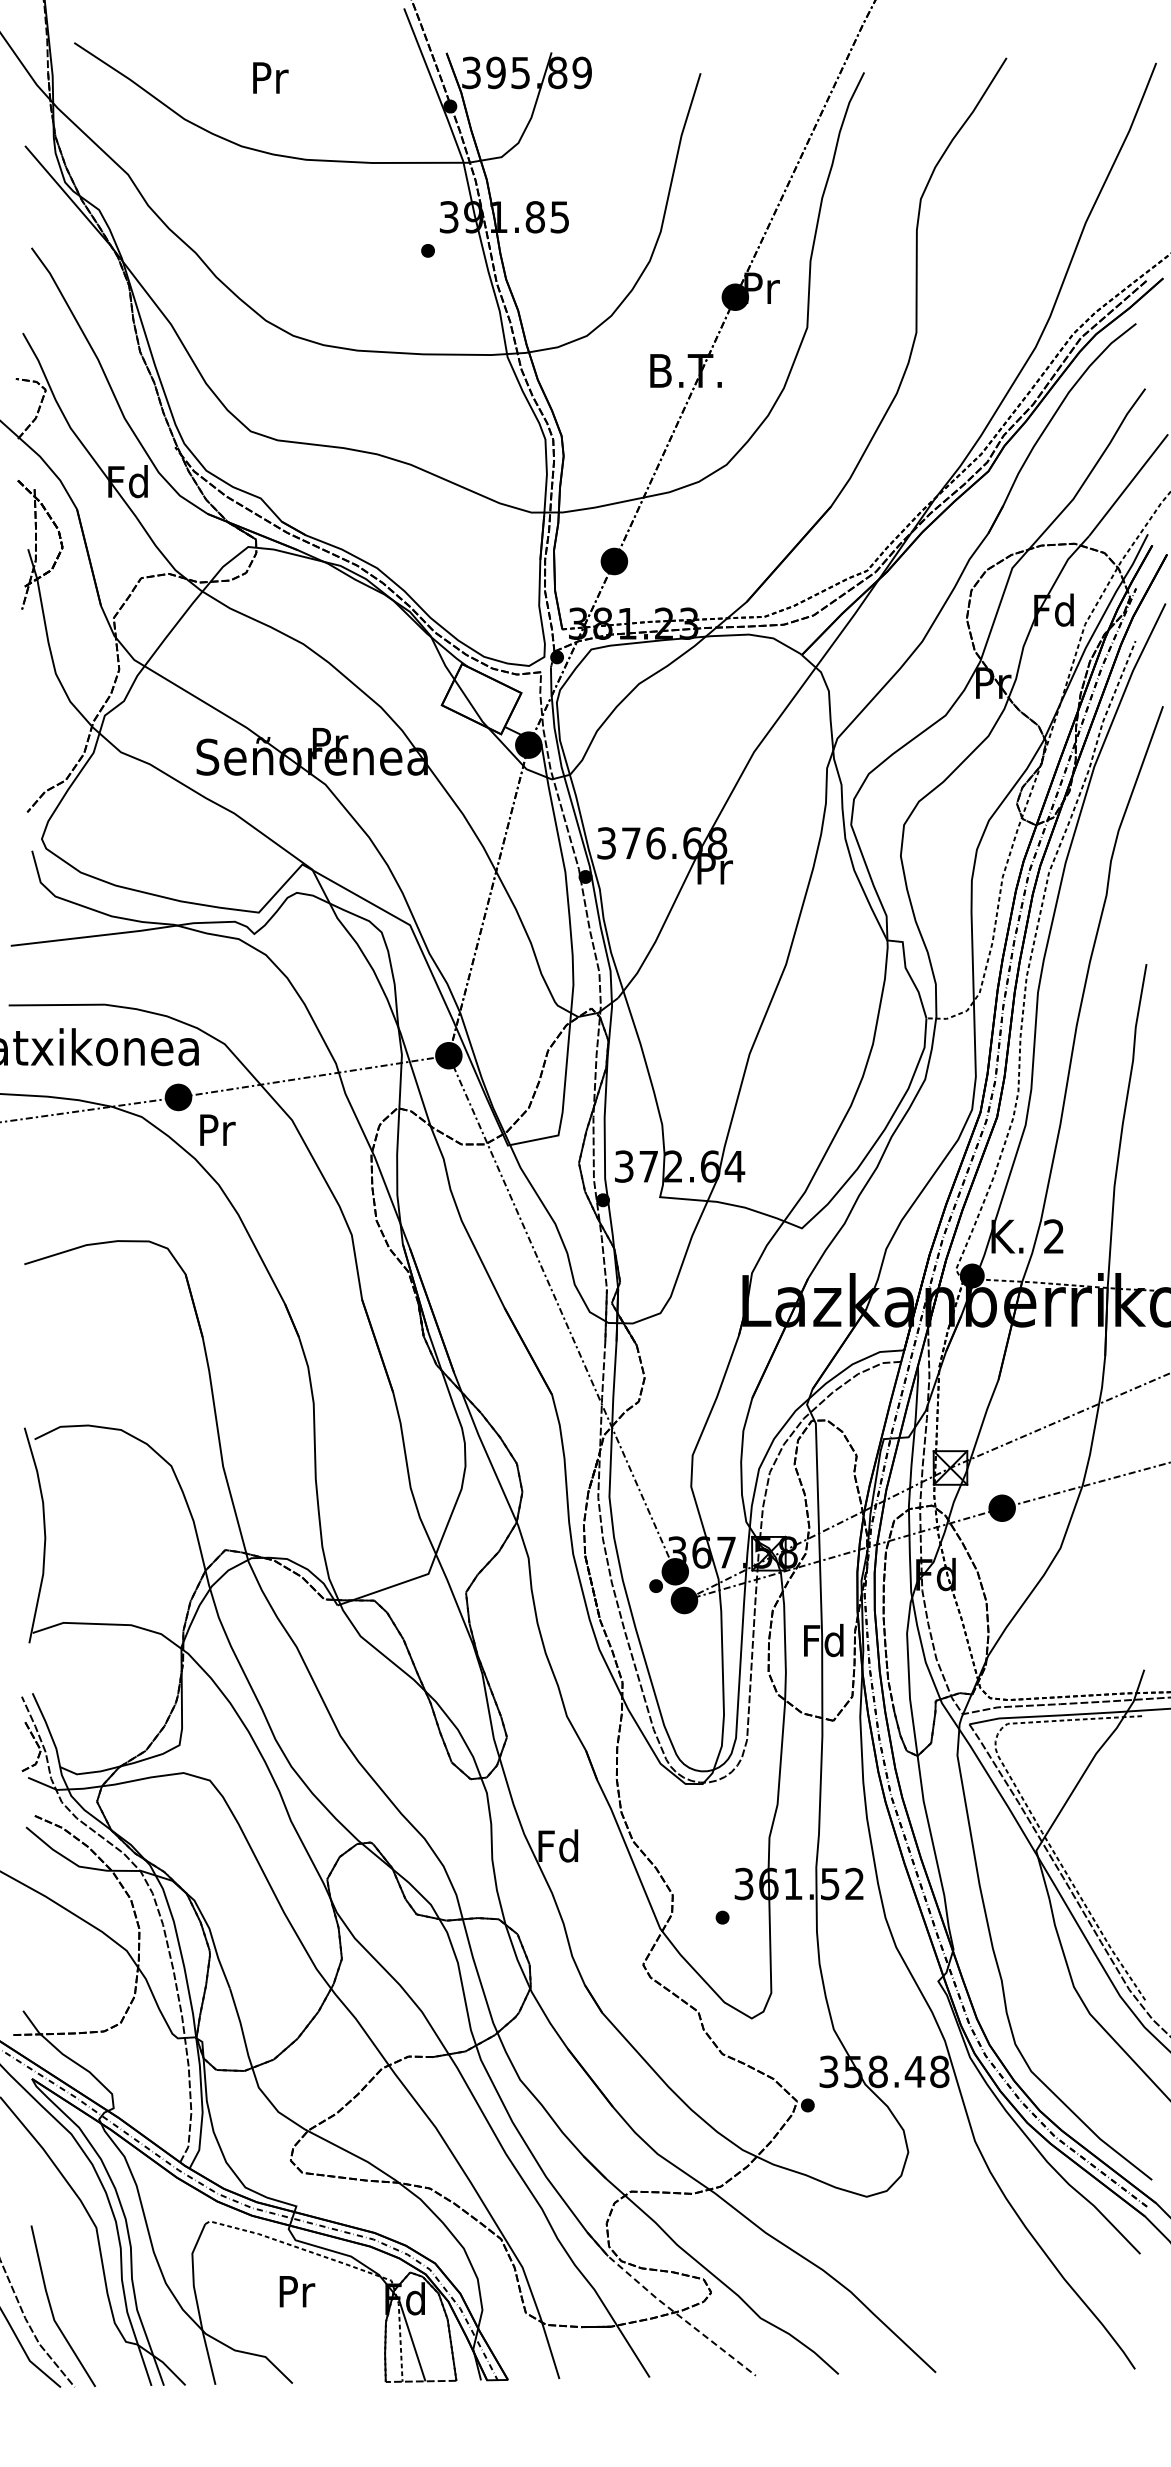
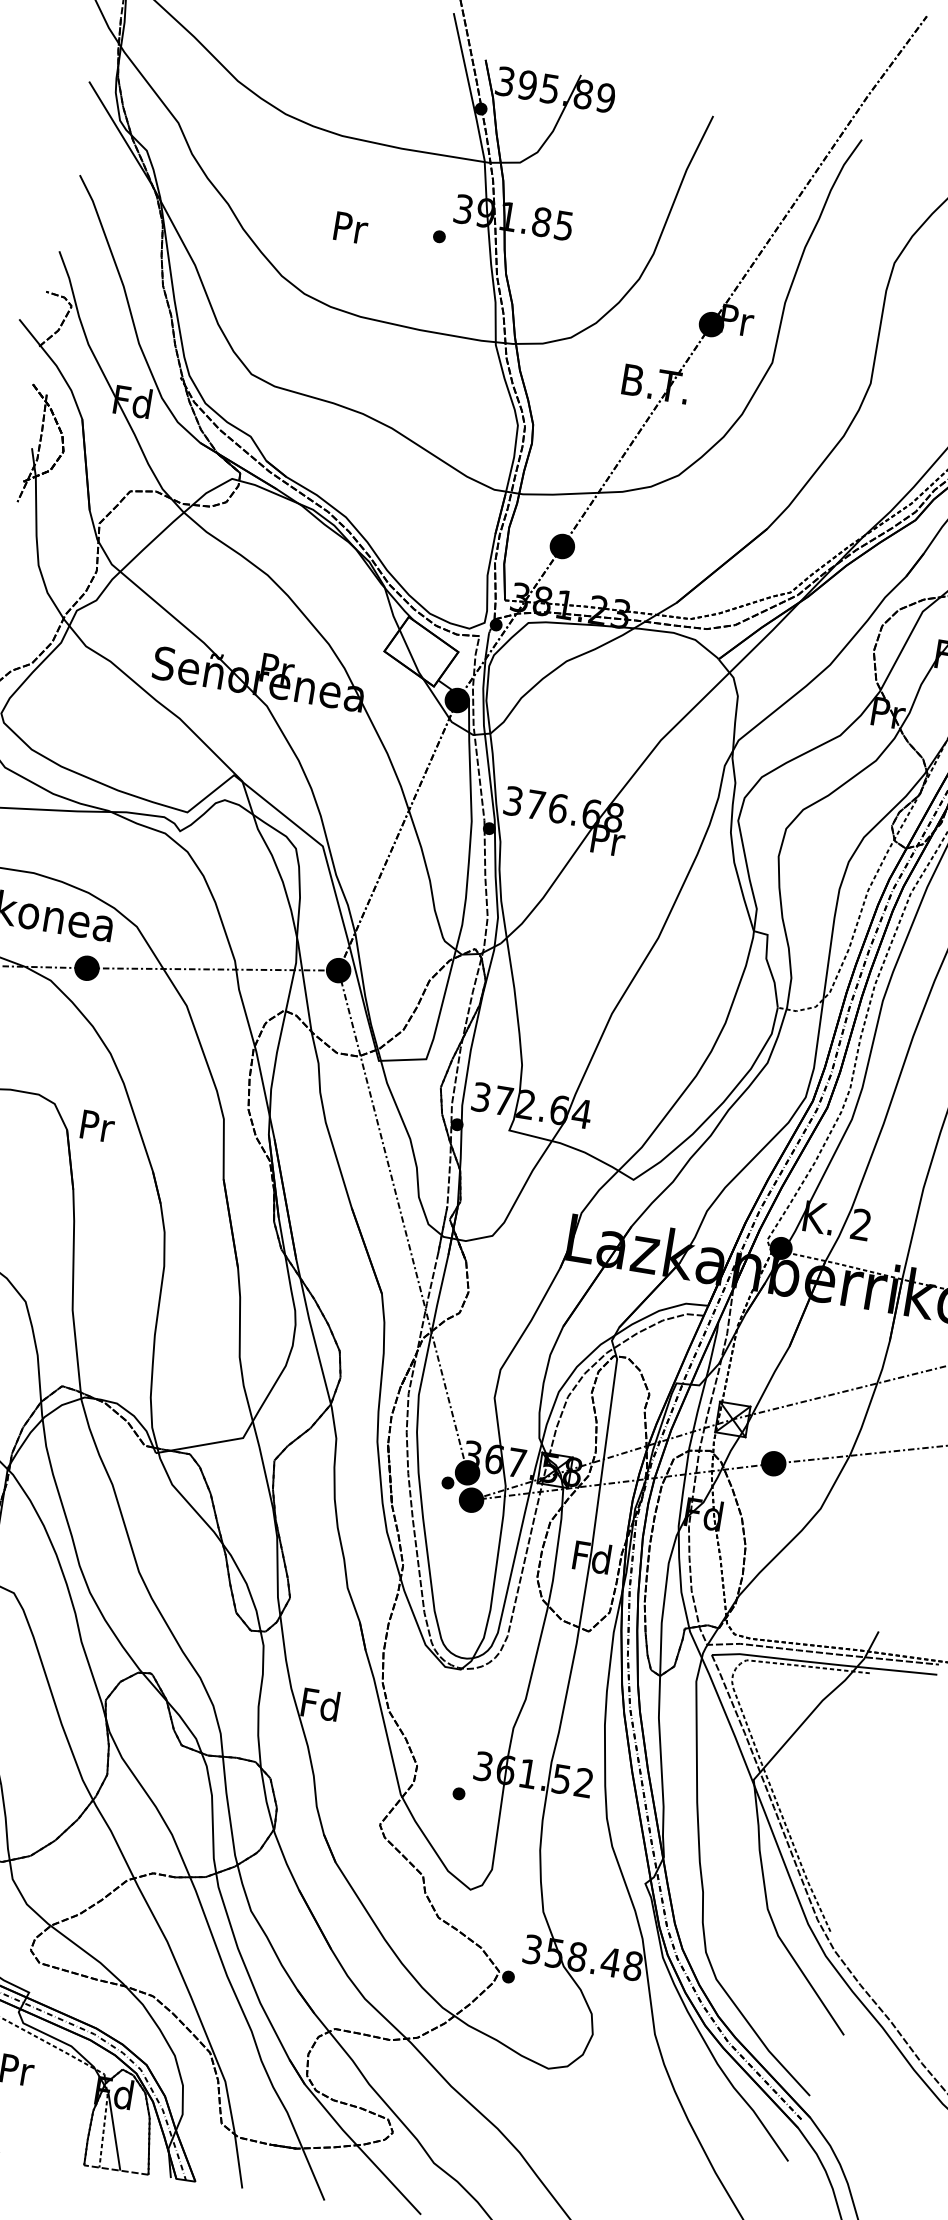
text: (270, 77) -> (350, 227), moved
text: (217, 1129) -> (97, 1125), moved
line: (668, 2307) -> (351, 2139), dashed -> solid

